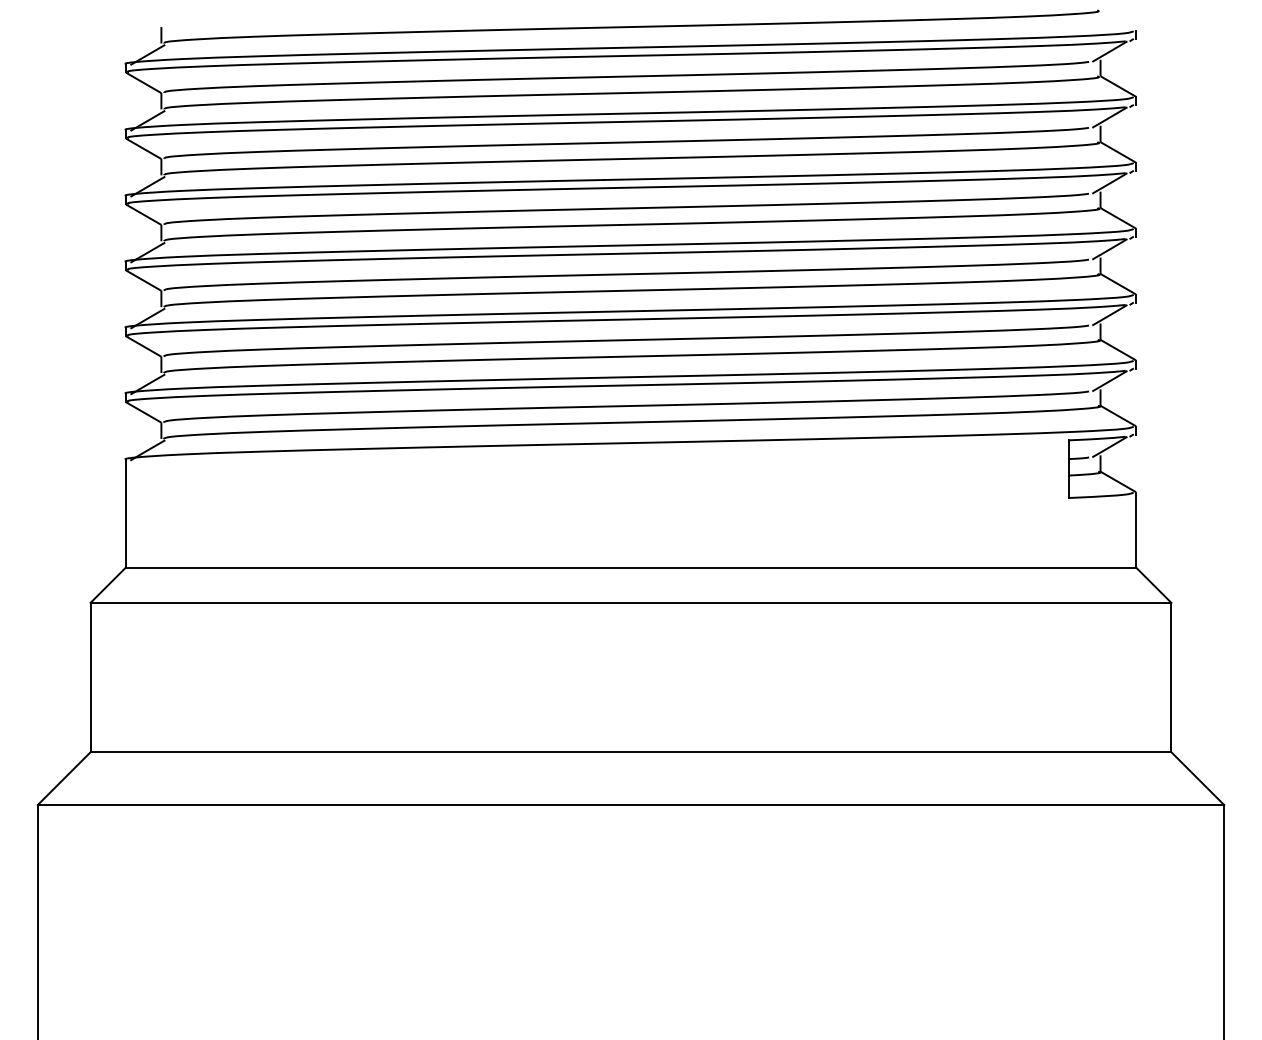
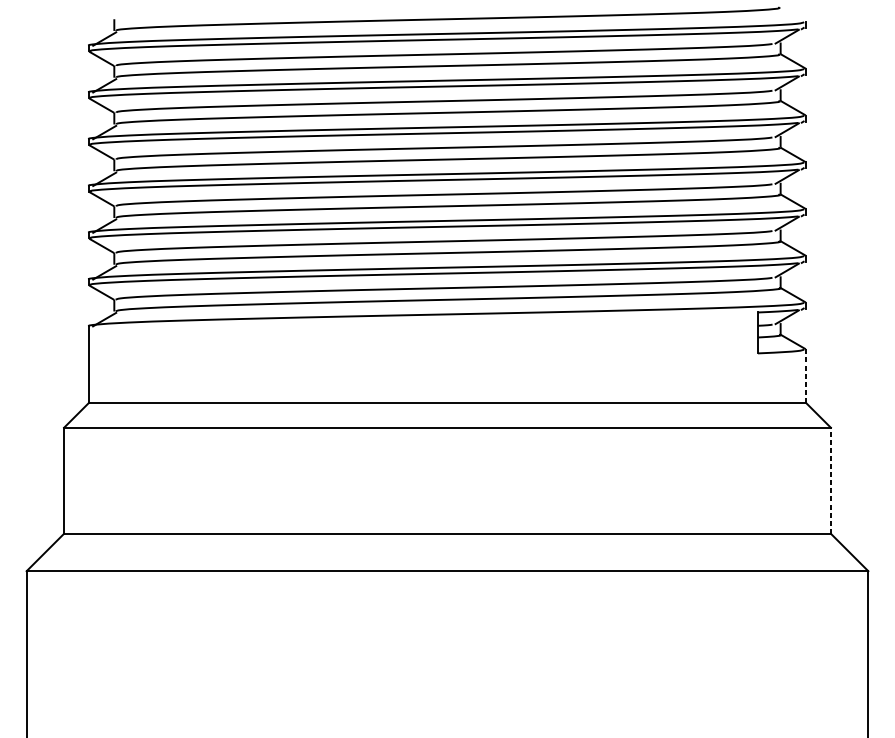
line: (1136, 530) -> (806, 376), solid -> dashed
line: (1171, 677) -> (830, 480), solid -> dashed

